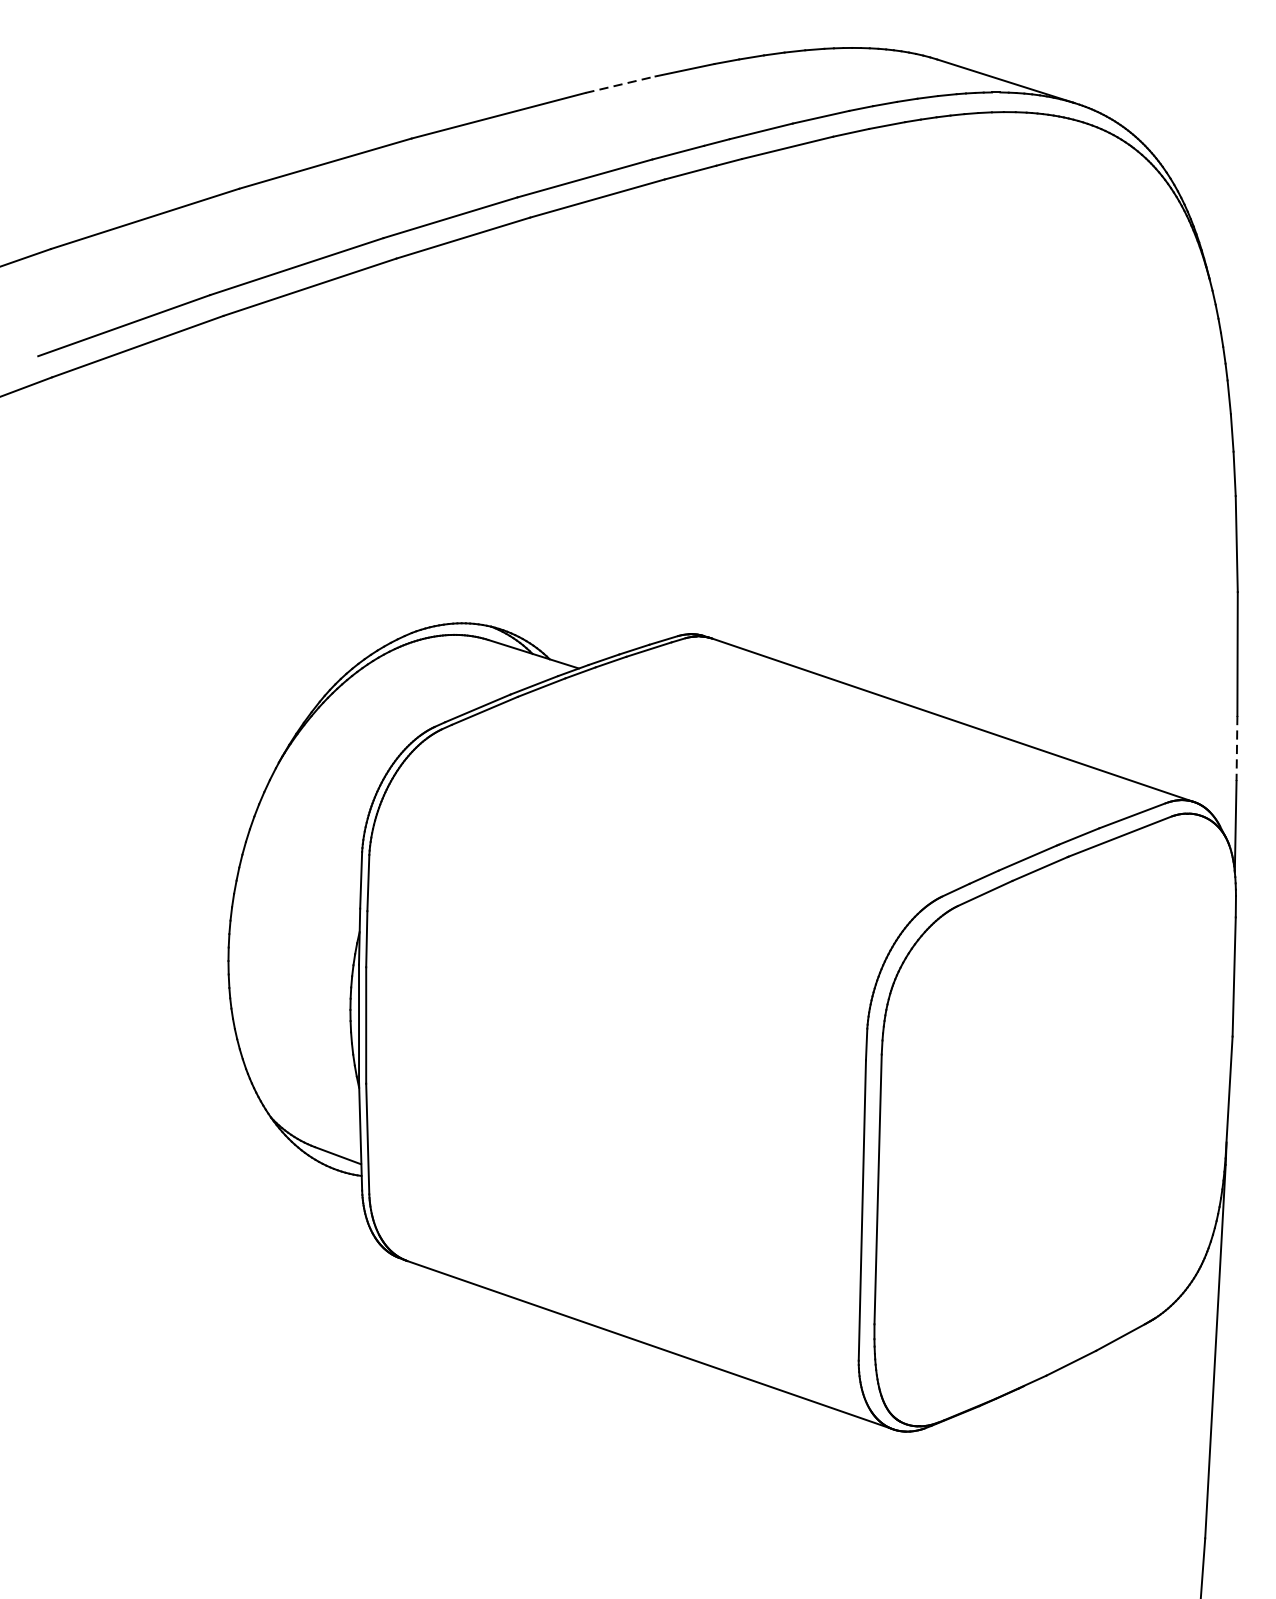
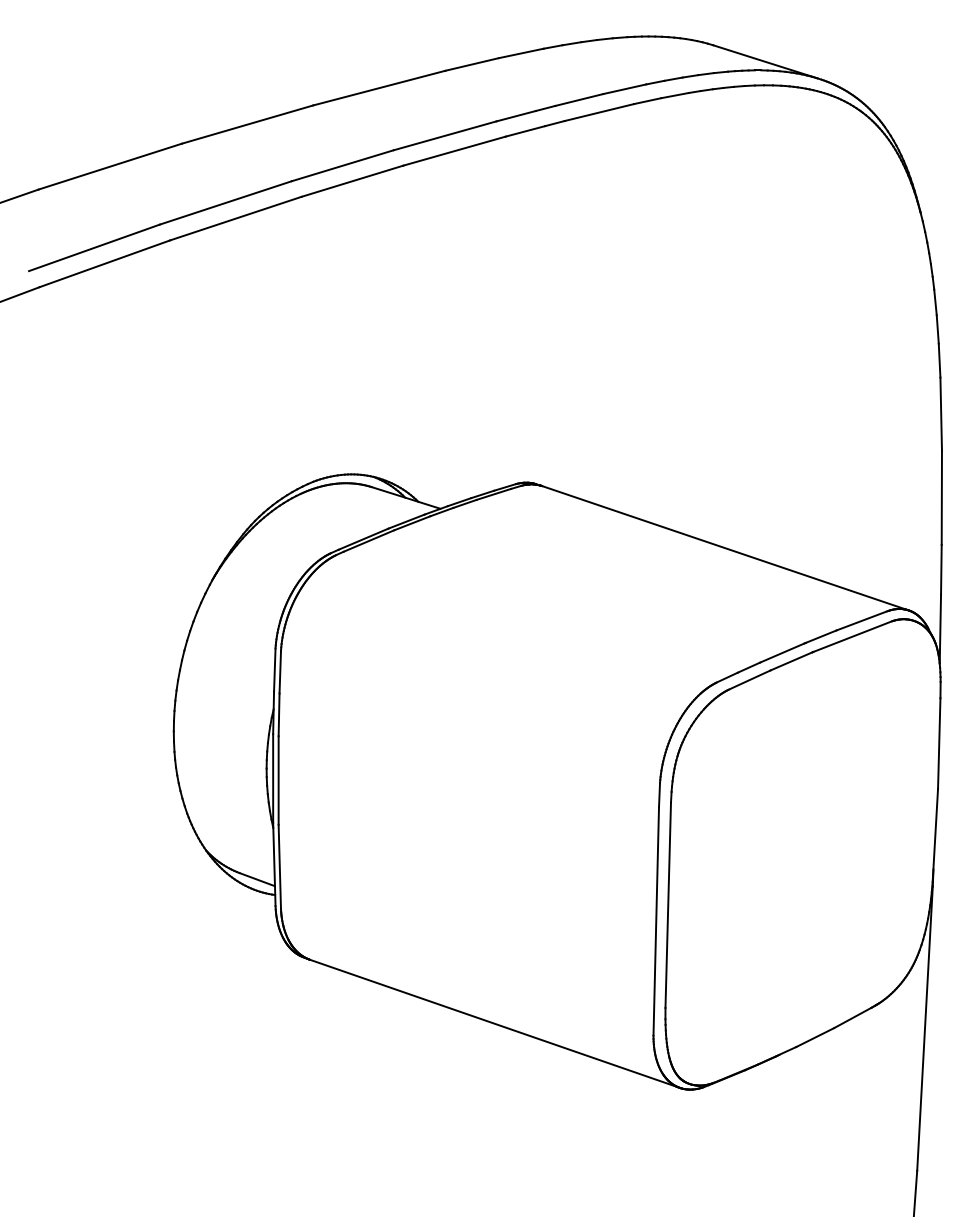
line: (620, 84) -> (472, 64), dashed -> solid
line: (1237, 748) -> (941, 569), dashed -> solid

